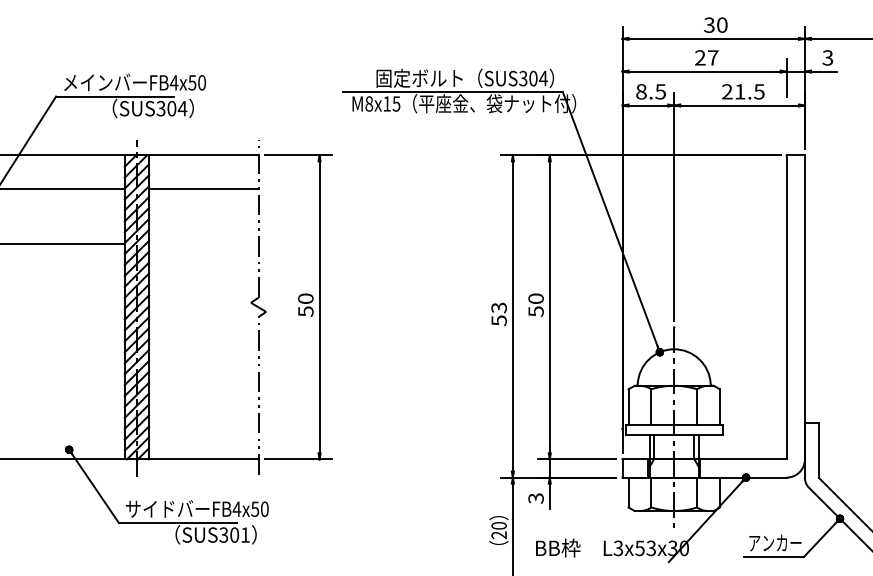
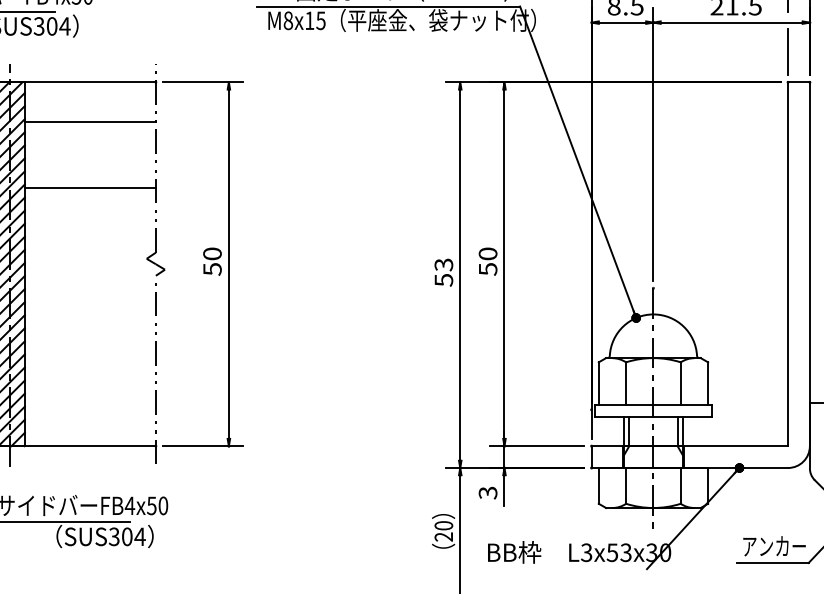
line: (786, 130) -> (787, 52), added
line: (203, 243) -> (89, 187), added
text: (245, 534) -> (140, 536), SUS301 -> SUS304

